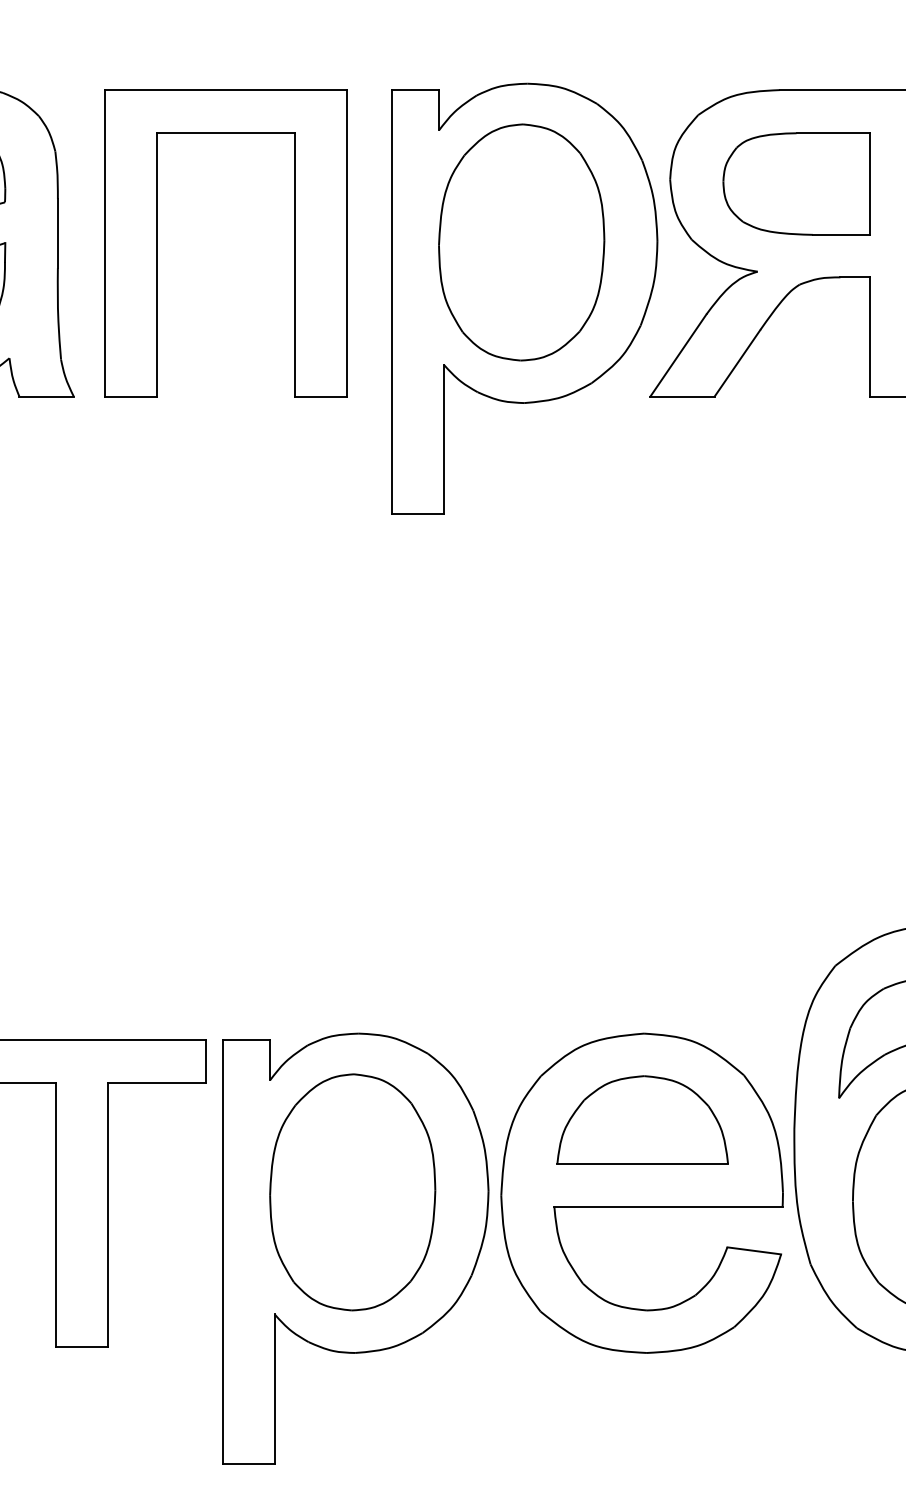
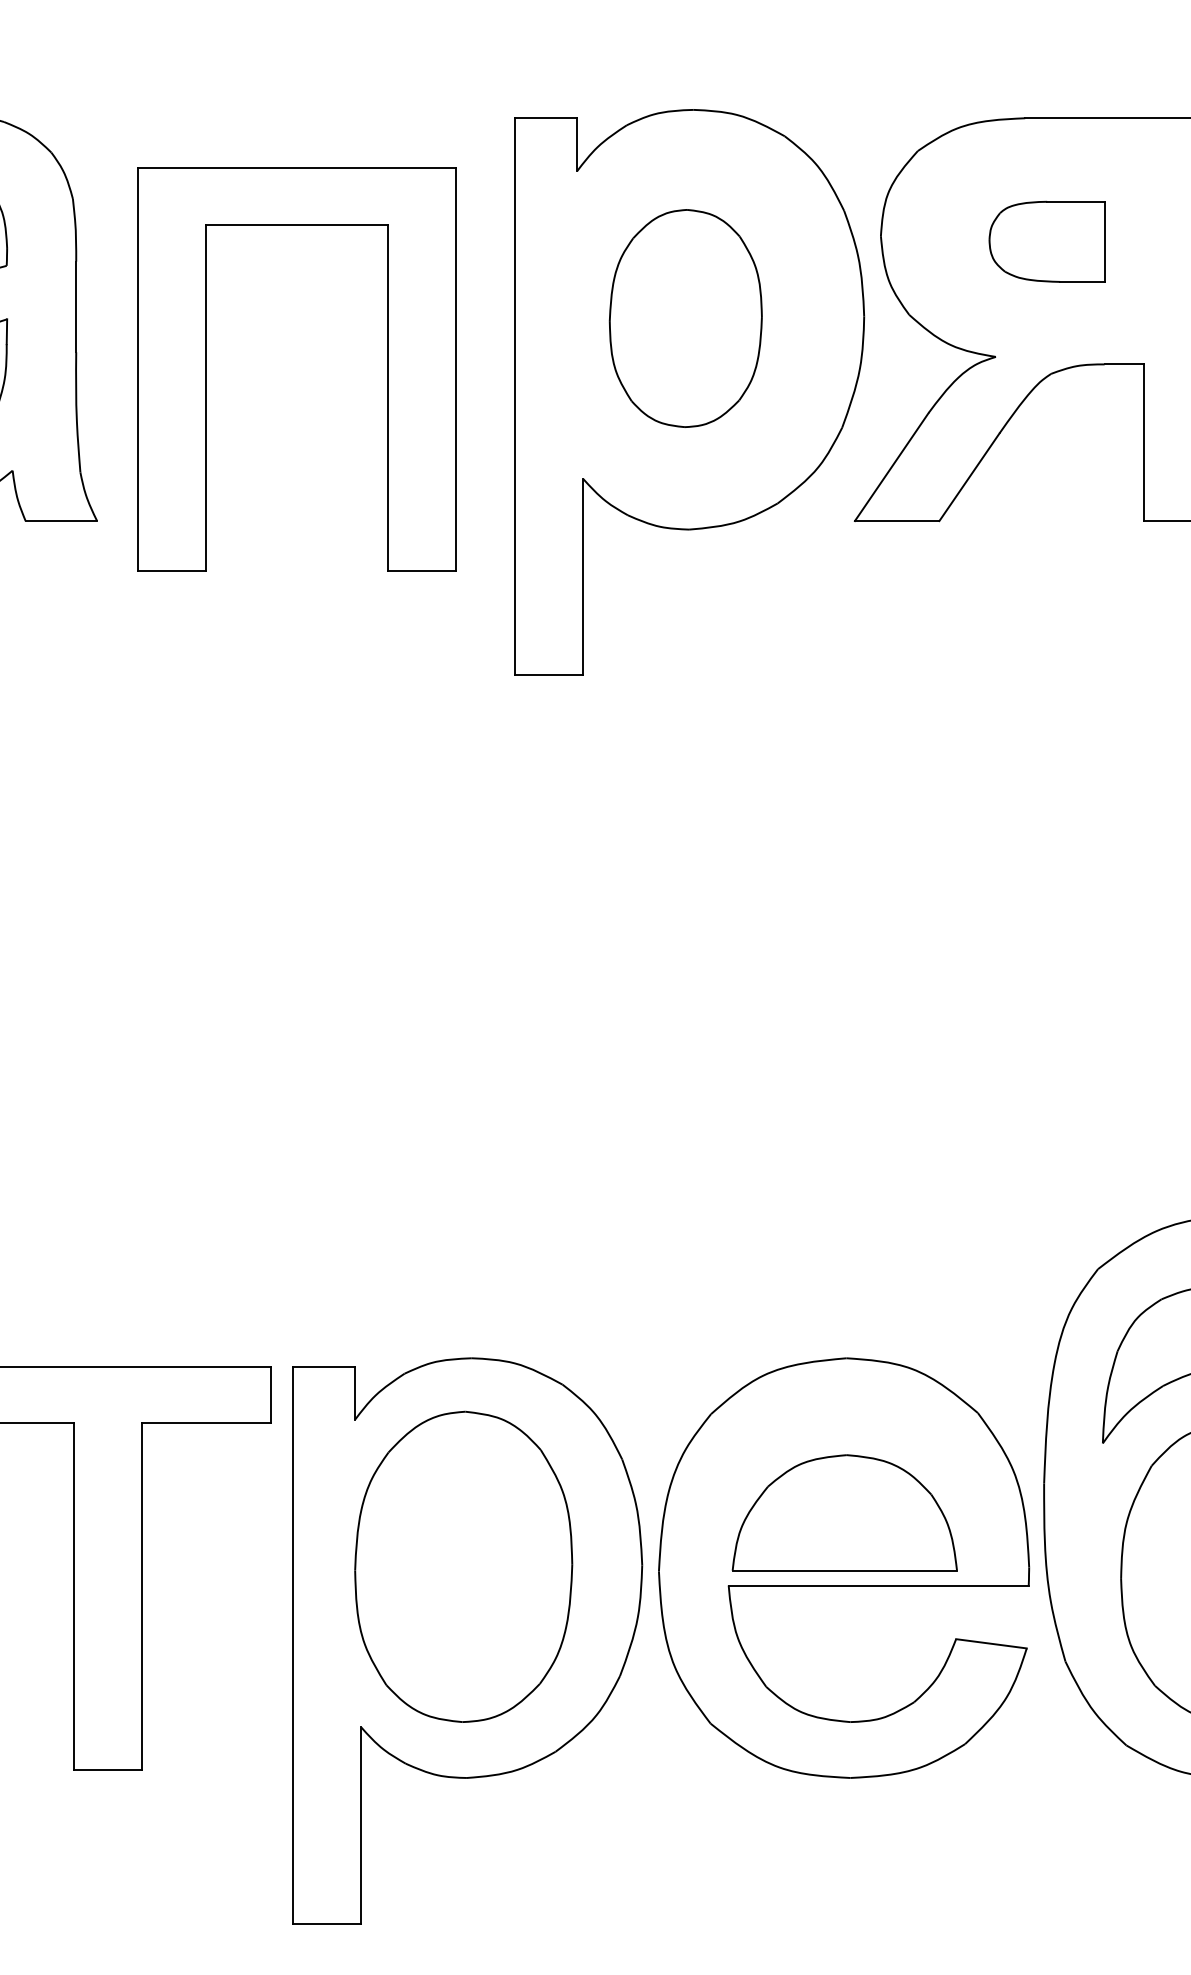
part: (796, 183) -> (1047, 241), size x0.6
part: (521, 242) -> (685, 318), size x0.7
part: (157, 243) -> (206, 369), moved
part: (642, 1119) -> (844, 1512), moved

